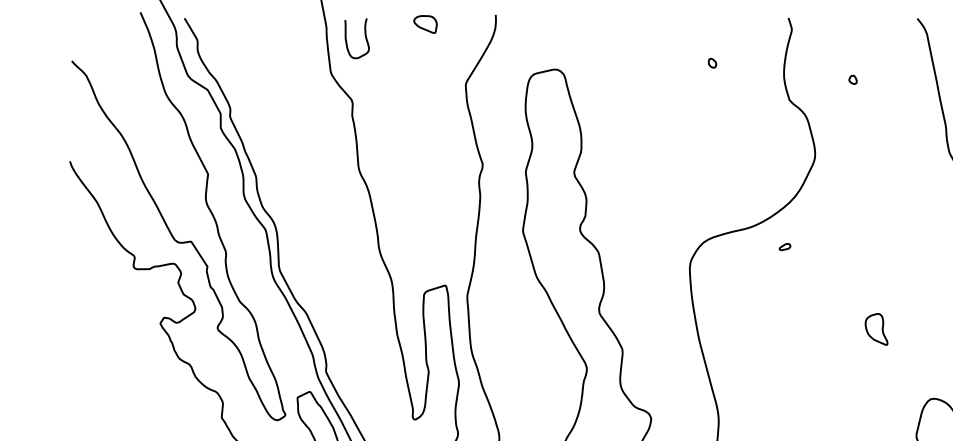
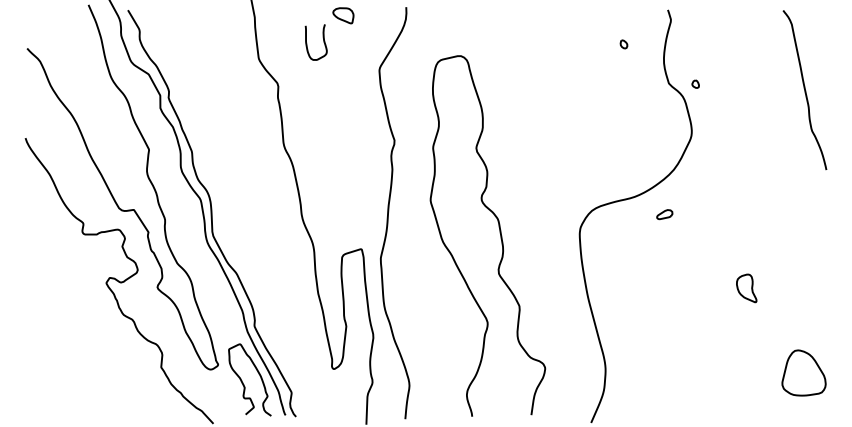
curve: (365, 38) -> (323, 42), moved
part: (711, 63) -> (623, 44), moved
part: (852, 78) -> (695, 83), moved
part: (784, 246) -> (664, 214), size x1.6

